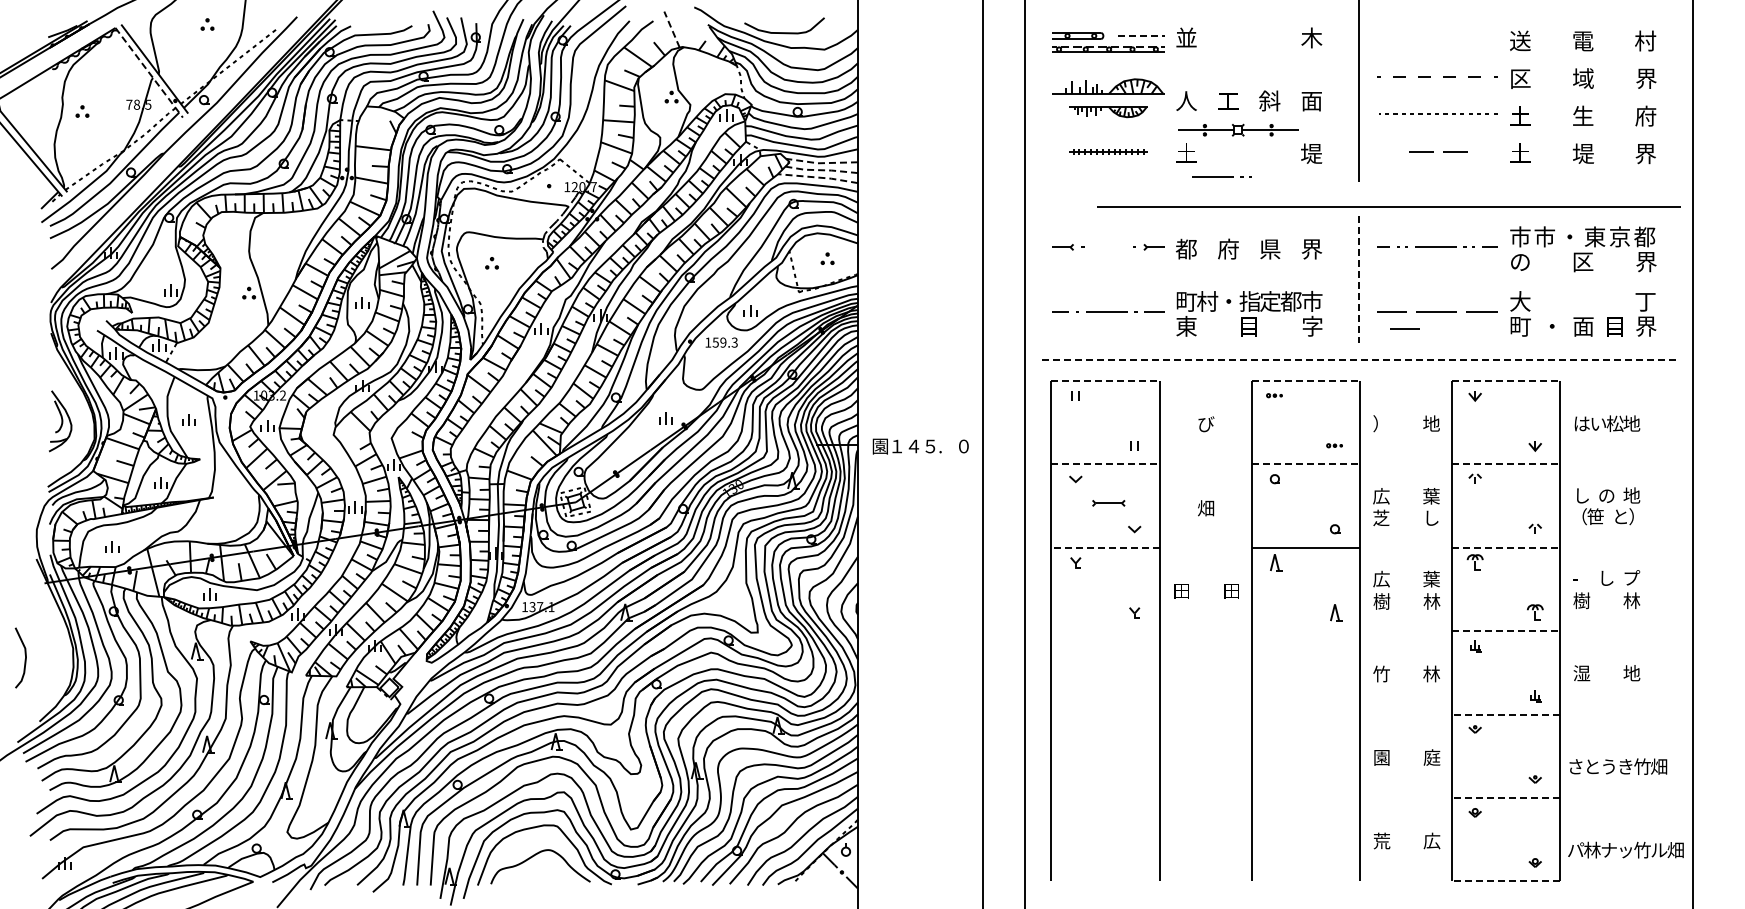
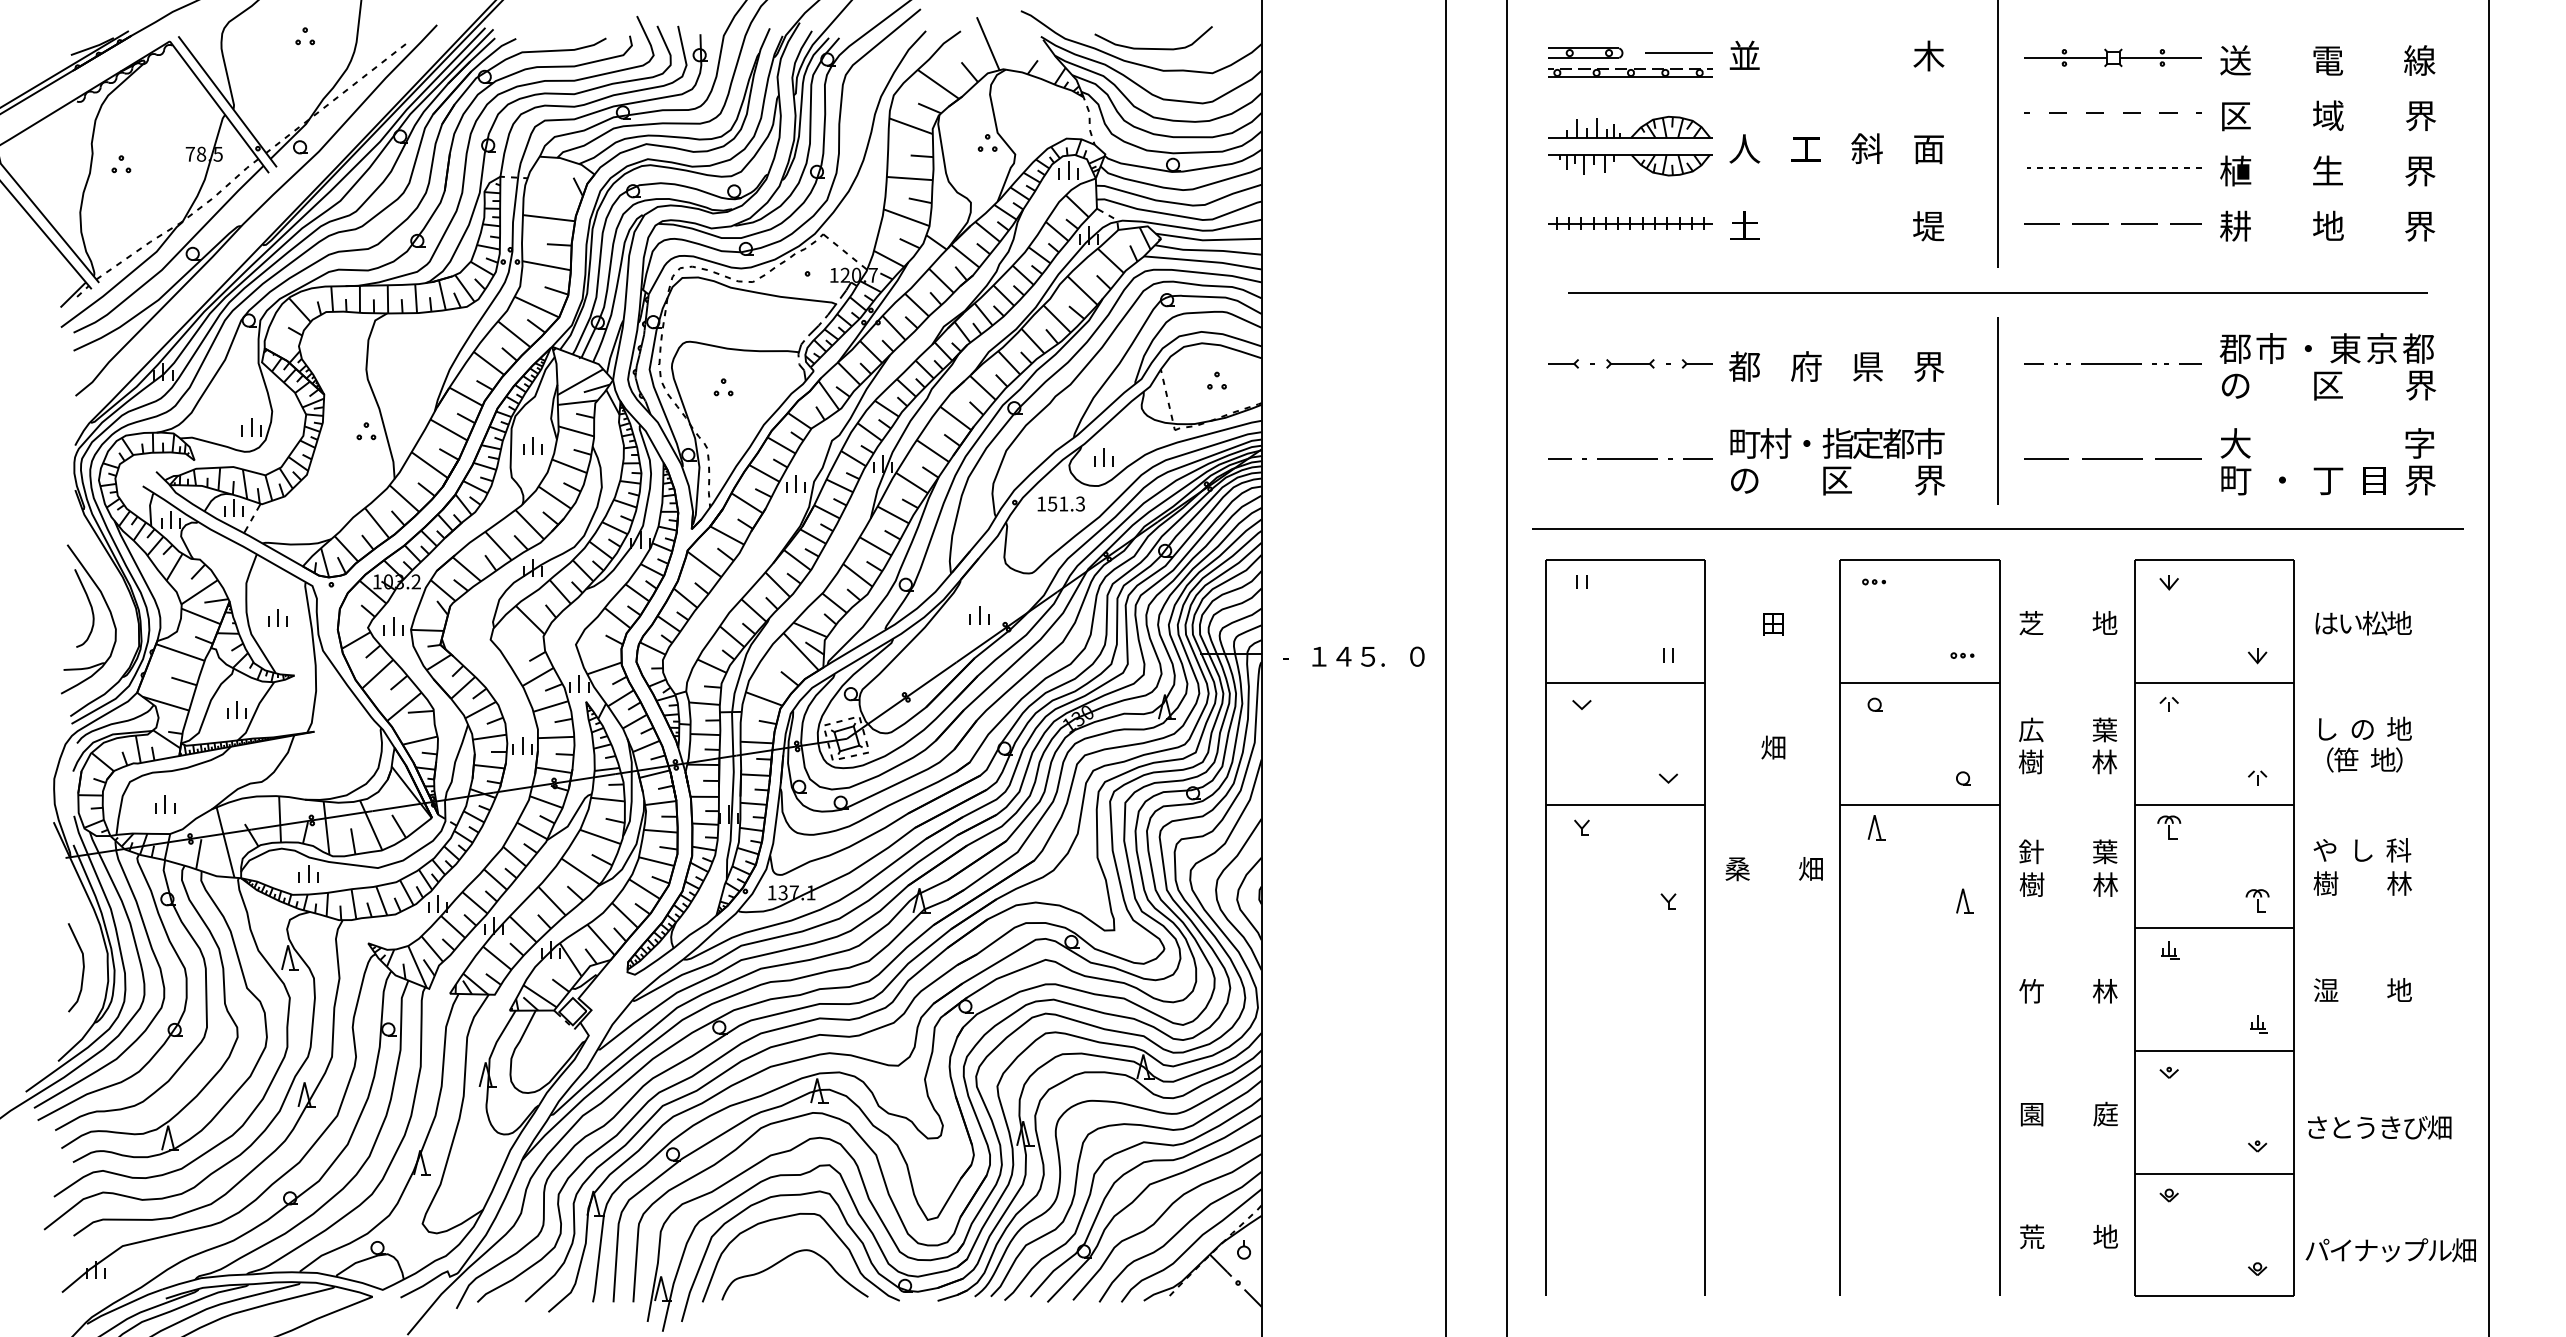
line: (672, 29) -> (988, 43), dashed -> solid
line: (1142, 36) -> (1680, 53), dashed -> solid
text: (1645, 40) -> (2419, 59), 村 -> 線
line: (149, 73) -> (219, 108), dashed -> solid
part: (1108, 112) -> (1630, 165), size x1.43
text: (1520, 115) -> (2235, 170), 土 -> 植
text: (1645, 115) -> (2419, 170), 府 -> 界
part: (1238, 129) -> (2113, 56), moved
part: (1108, 151) -> (1630, 222), size x1.43
line: (1388, 151) -> (2041, 222), added
line: (1486, 151) -> (2185, 222), added
text: (1519, 153) -> (2234, 225), 土 -> 耕
text: (1583, 153) -> (2328, 225), 堤 -> 地
line: (820, 163) -> (1206, 240), dashed -> solid
line: (821, 170) -> (1208, 250), dashed -> solid
line: (1221, 176) -> (1796, 259), removed
line: (818, 177) -> (1203, 261), dashed -> solid
line: (1388, 206) -> (1997, 292), moved
text: (1519, 236) -> (2234, 347), 市 -> 郡
line: (1358, 279) -> (1997, 411), dashed -> solid
text: (1645, 301) -> (2419, 443), 丁 -> 字
text: (1186, 325) -> (1744, 478), 東 -> の
text: (1312, 325) -> (1929, 478), 字 -> 界
text: (1249, 326) -> (1837, 480), 目 -> 区
text: (1583, 326) -> (2328, 480), 面 -> 丁
line: (1404, 328) -> (2065, 483), removed
text: (723, 342) -> (1063, 503), 159.3 -> 151.3
line: (1359, 359) -> (1999, 528), dashed -> solid
line: (1105, 380) -> (1625, 559), dashed -> solid
line: (1306, 380) -> (1921, 559), dashed -> solid
line: (1506, 380) -> (2215, 559), dashed -> solid
part: (60, 421) -> (89, 619), size x1.67
text: (1381, 423) -> (2031, 622), ） -> 芝
text: (1206, 424) -> (1774, 624), び -> 田
text: (879, 446) -> (1293, 656), 園 -> -
line: (1105, 464) -> (1625, 683), dashed -> solid
line: (1306, 464) -> (1921, 683), dashed -> solid
line: (1506, 464) -> (2215, 683), dashed -> solid
part: (1108, 503) -> (1630, 364), moved
text: (1620, 516) -> (2382, 759), と -> 地
text: (1381, 517) -> (2031, 761), 芝 -> 樹
text: (1431, 517) -> (2104, 761), し -> 林
line: (1104, 547) -> (1624, 805), dashed -> solid
line: (1506, 547) -> (2215, 805), dashed -> solid
text: (1580, 577) -> (2324, 849), - -> や
text: (1631, 577) -> (2399, 849), プ -> 科
text: (1381, 578) -> (2031, 850), 広 -> 針
text: (1231, 590) -> (1810, 868), 田 -> 畑
text: (1181, 591) -> (1737, 869), 田 -> 桑
line: (1506, 631) -> (2215, 928), dashed -> solid
curve: (24, 659) -> (81, 969), moved
line: (1505, 714) -> (2213, 1050), dashed -> solid
text: (1642, 766) -> (2415, 1127), 竹 -> び
line: (1505, 798) -> (2213, 1174), dashed -> solid
text: (1431, 840) -> (2104, 1236), 広 -> 地
text: (1592, 849) -> (2341, 1249), 林 -> イ
text: (1642, 849) -> (2415, 1249), 竹 -> プ
line: (1505, 881) -> (2213, 1296), dashed -> solid

